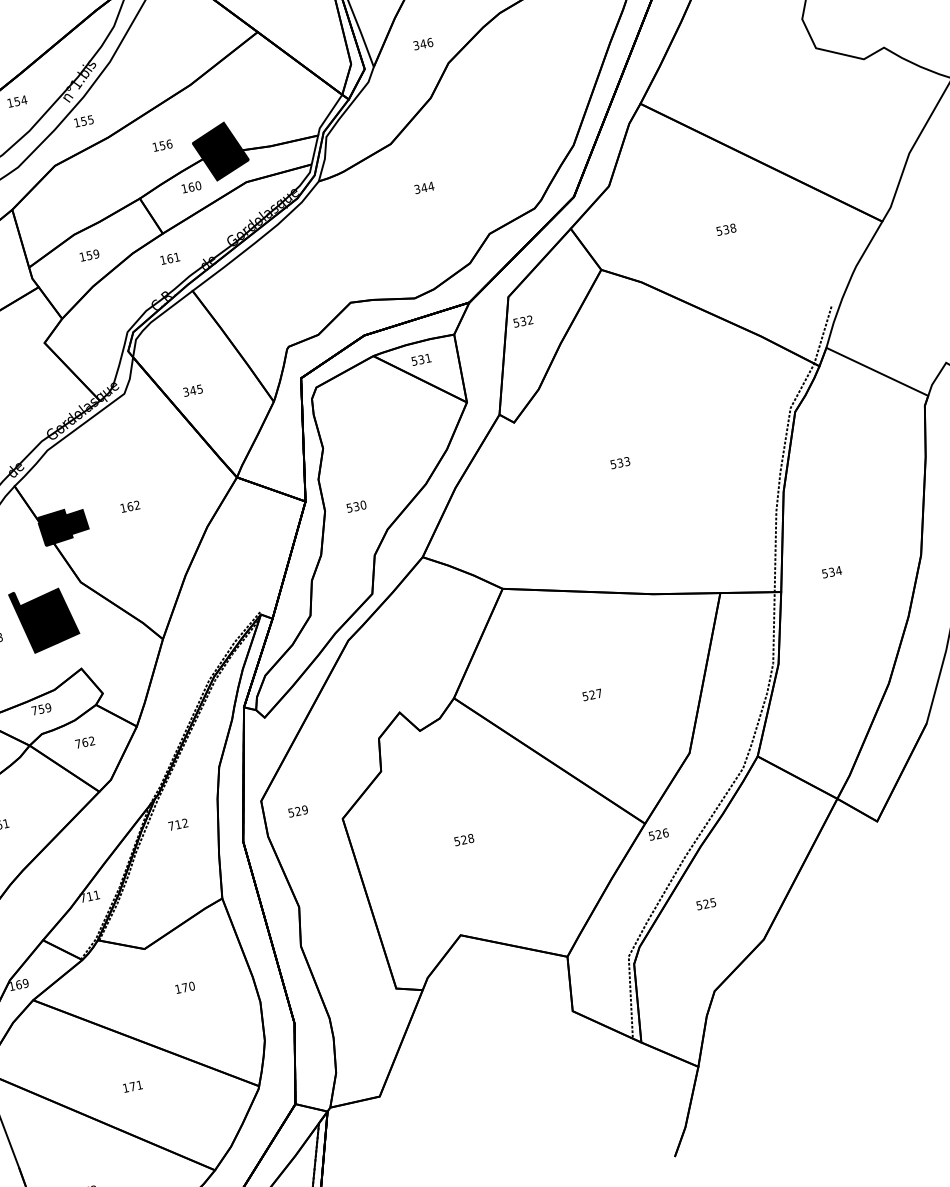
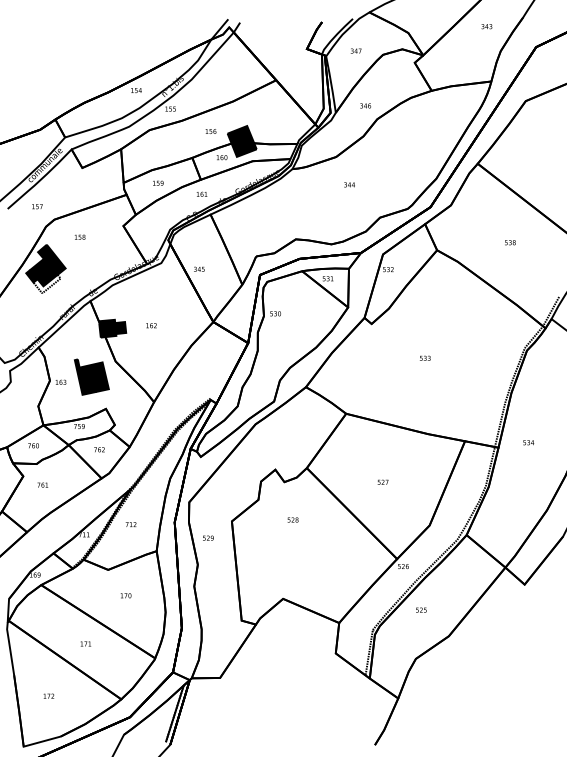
text: (356, 506) -> (275, 313), moved
text: (298, 810) -> (208, 537), moved
text: (177, 824) -> (130, 524), moved
text: (462, 839) -> (292, 519), moved

